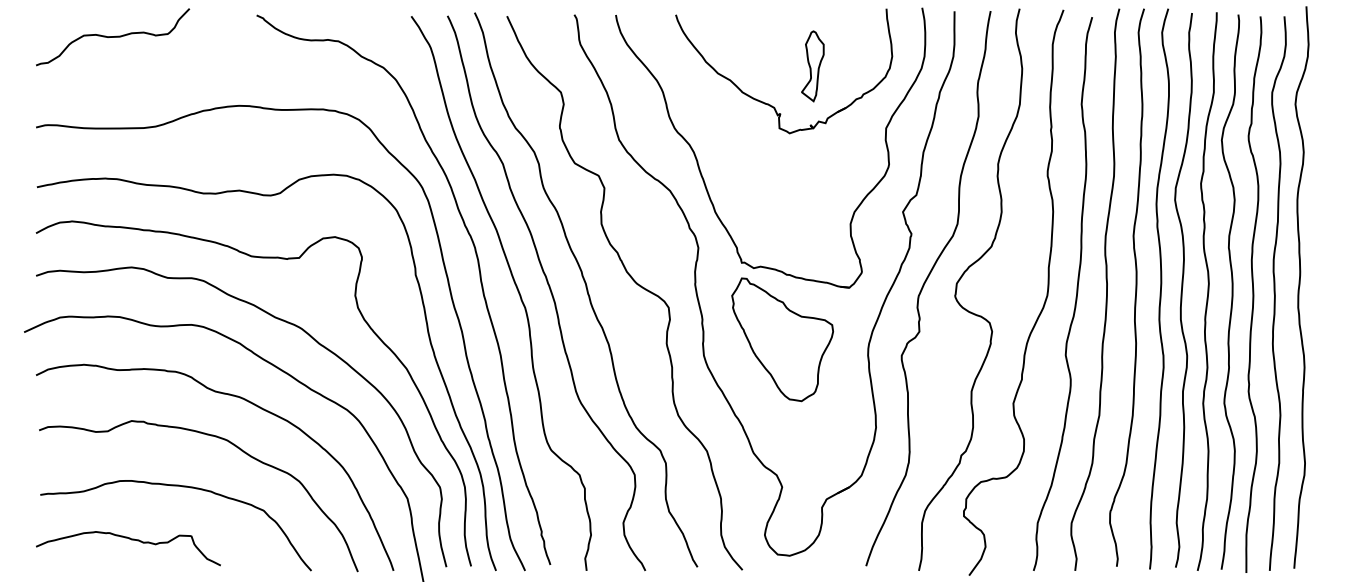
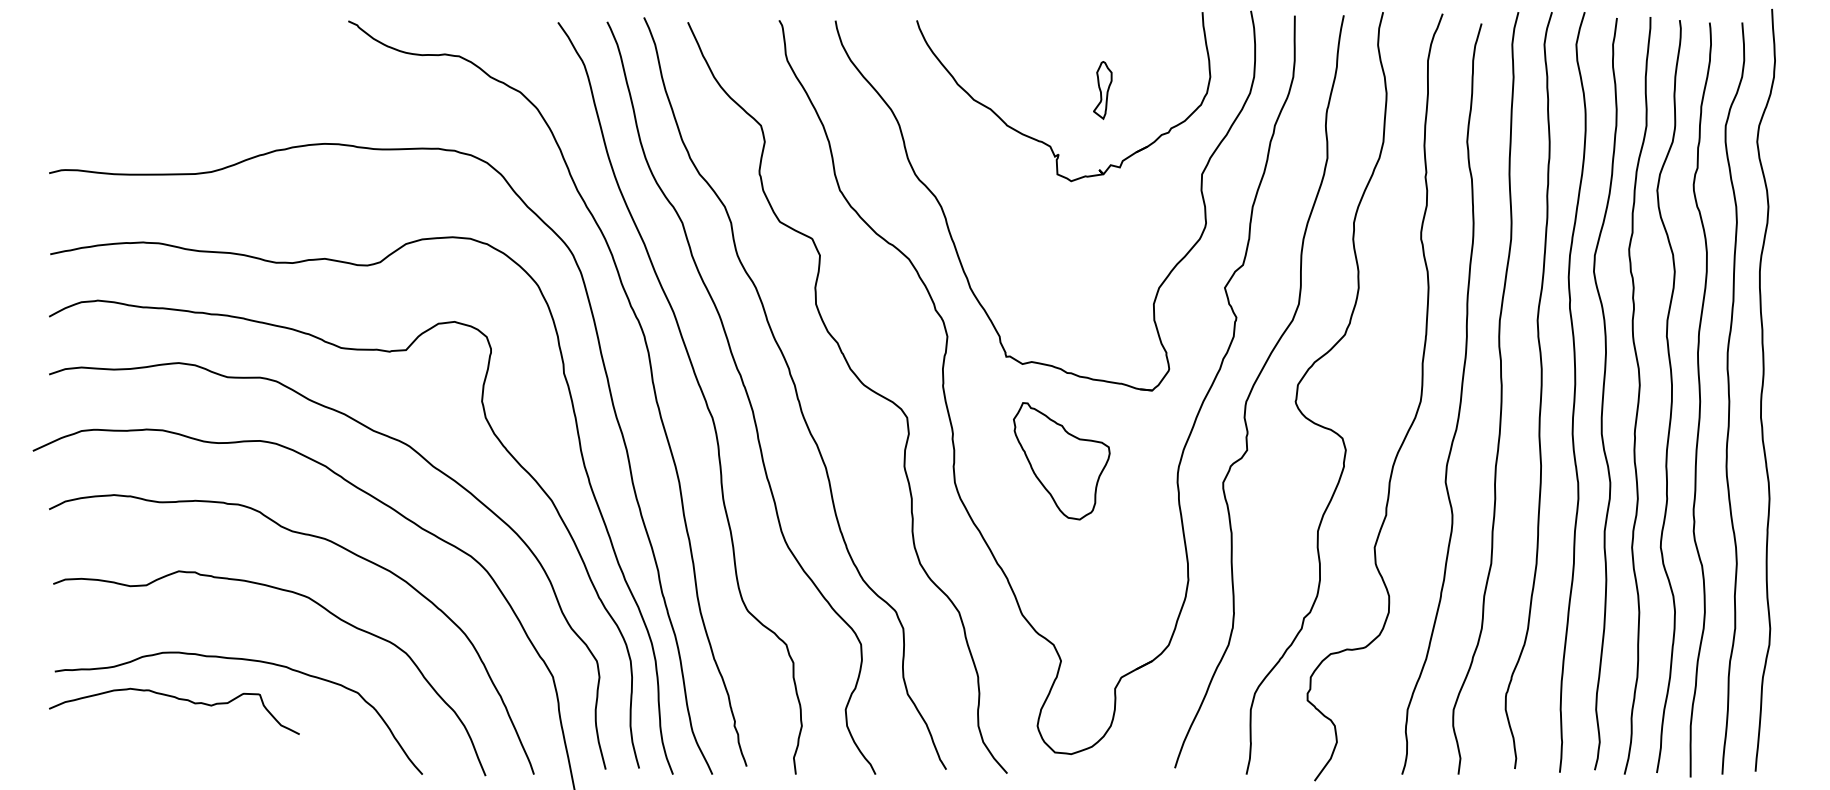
curve: (113, 37) -> (153, 50), removed
part: (812, 66) -> (1102, 90), size x0.6
part: (782, 340) -> (1061, 461), size x0.7
curve: (130, 539) -> (177, 699), moved

